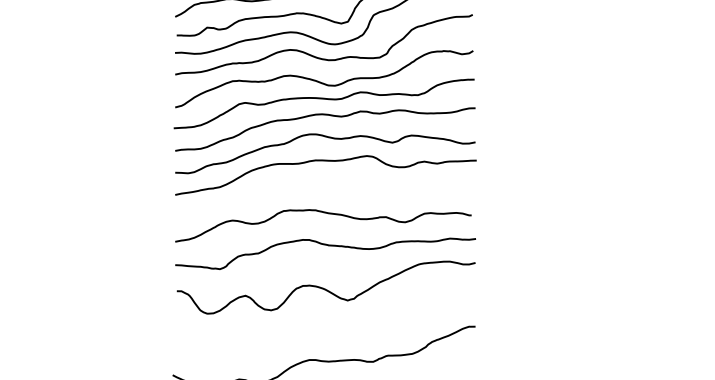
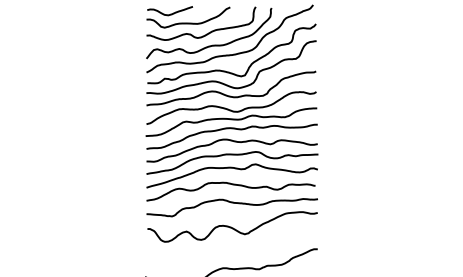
curve: (324, 185) -> (231, 168), added

